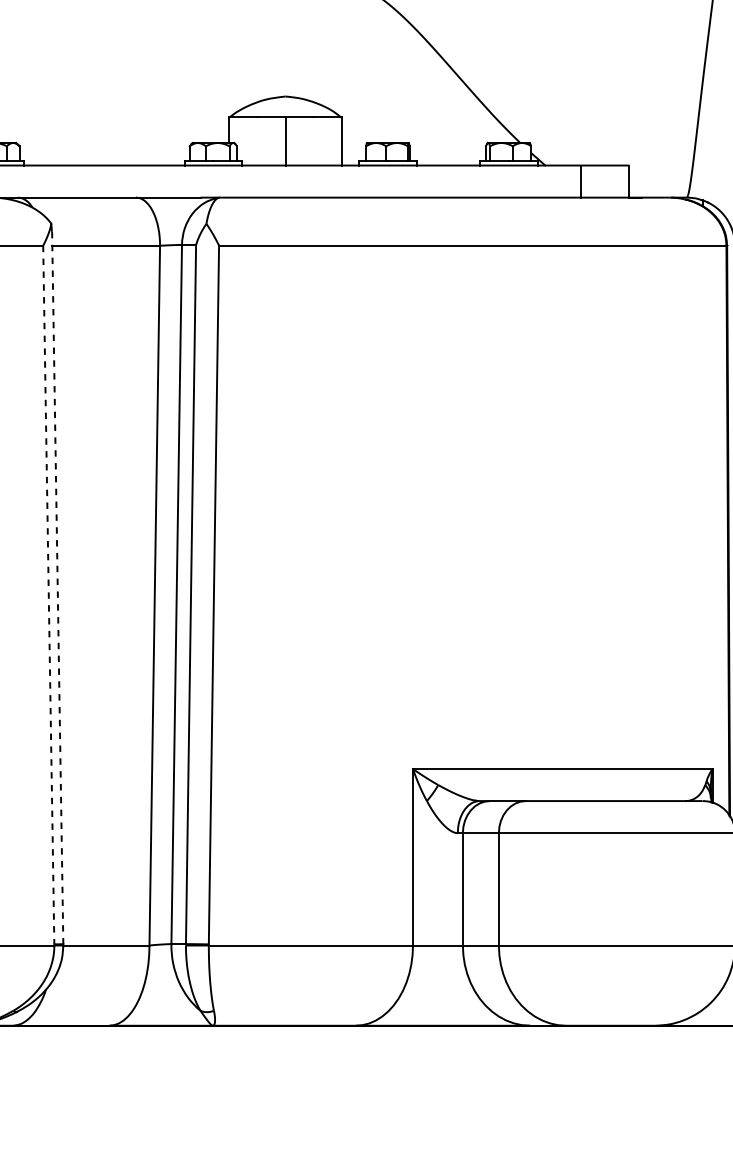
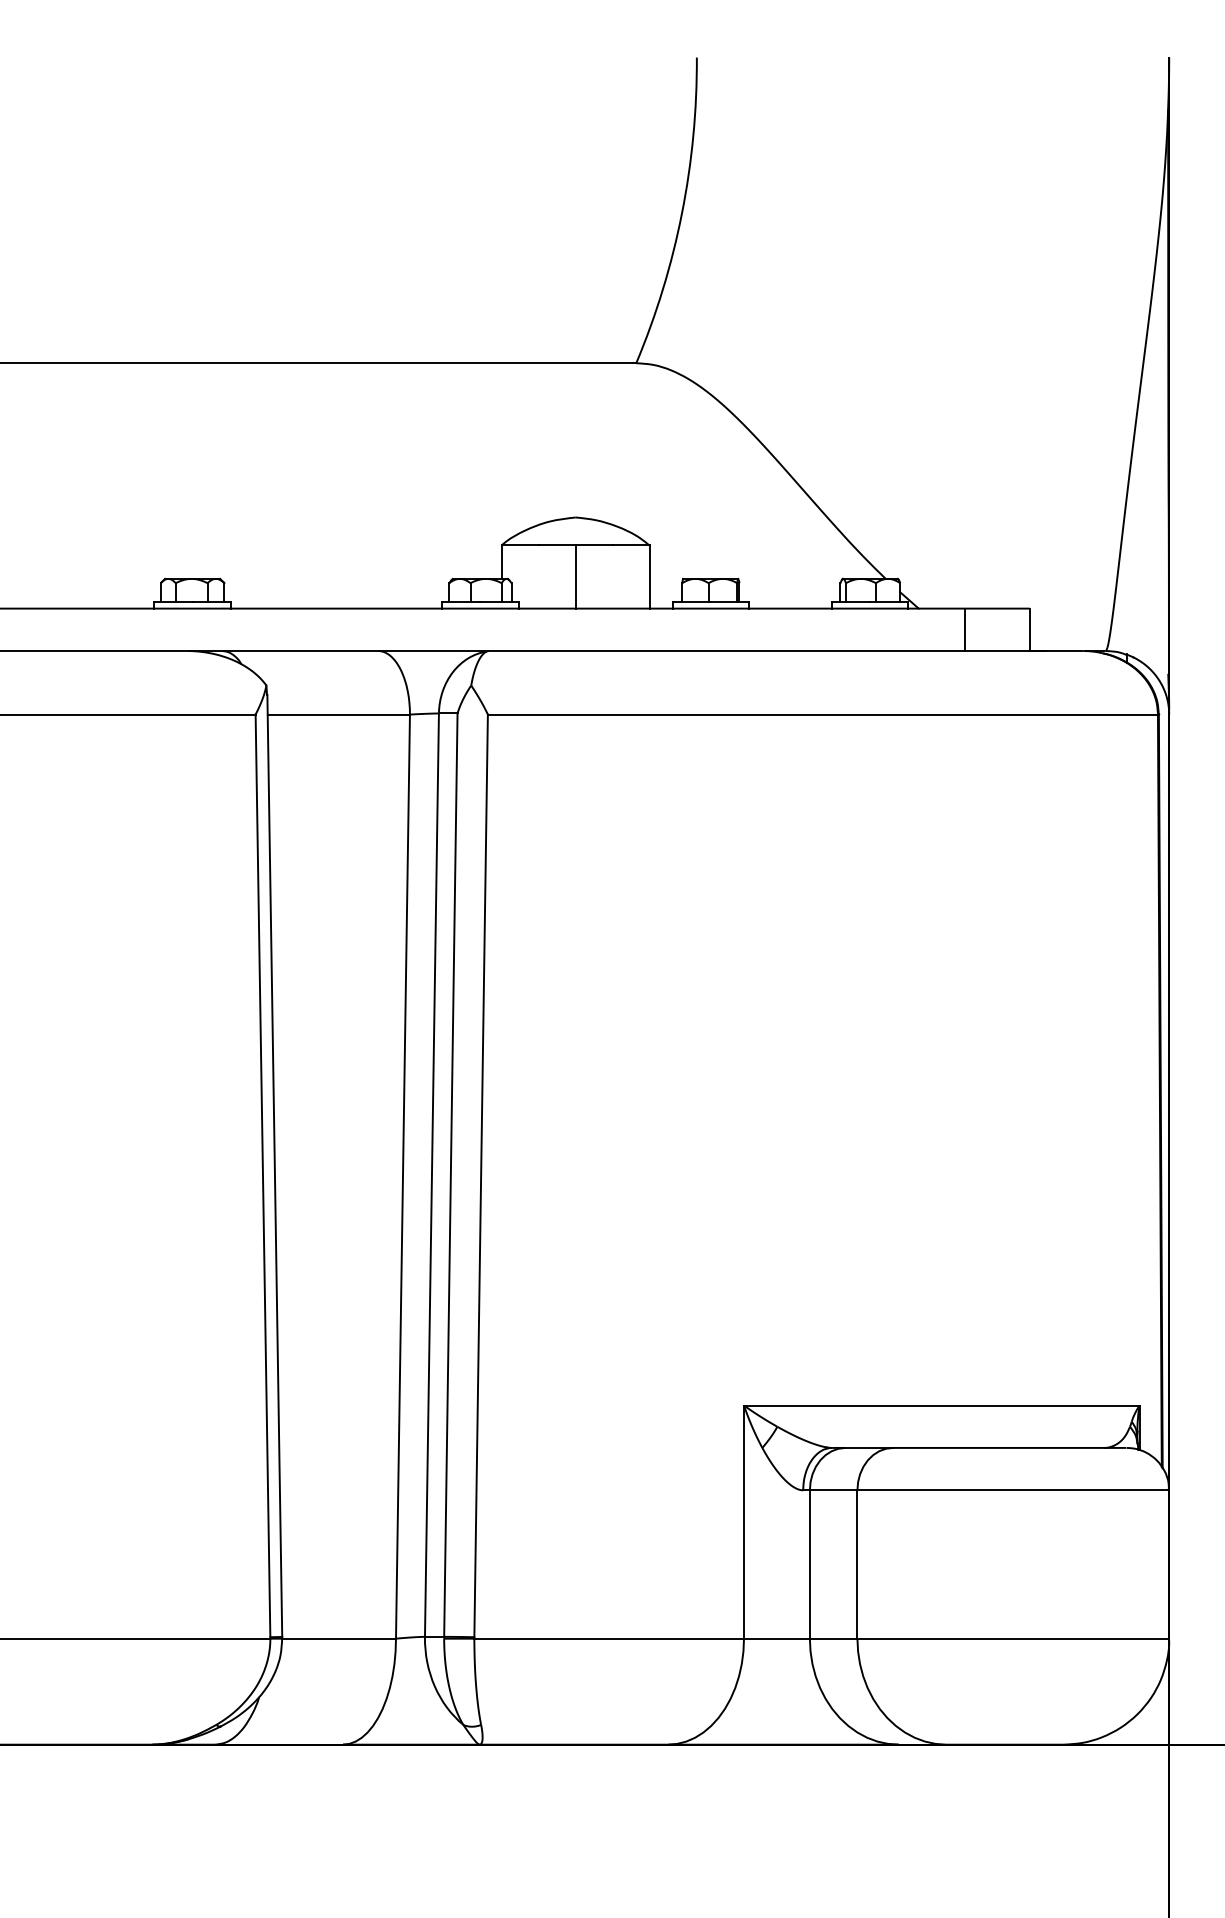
line: (57, 587) -> (274, 1165), dashed -> solid
line: (49, 595) -> (263, 1176), dashed -> solid

